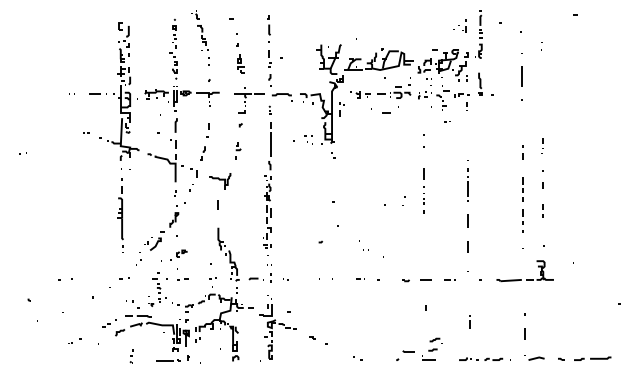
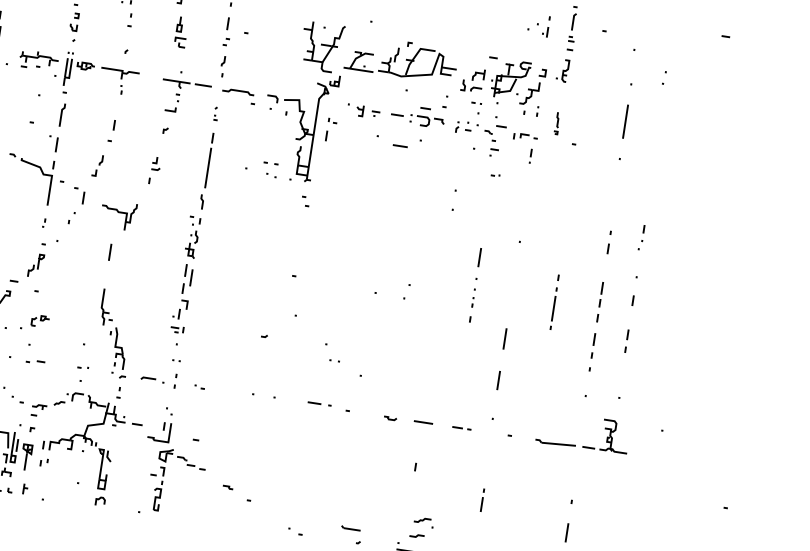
part: (480, 83) -> (557, 122), size x0.6
line: (467, 184) -> (553, 301), moved
part: (423, 190) -> (474, 284), moved
part: (360, 278) -> (318, 404), size x1.6
line: (408, 351) -> (350, 528), moved

